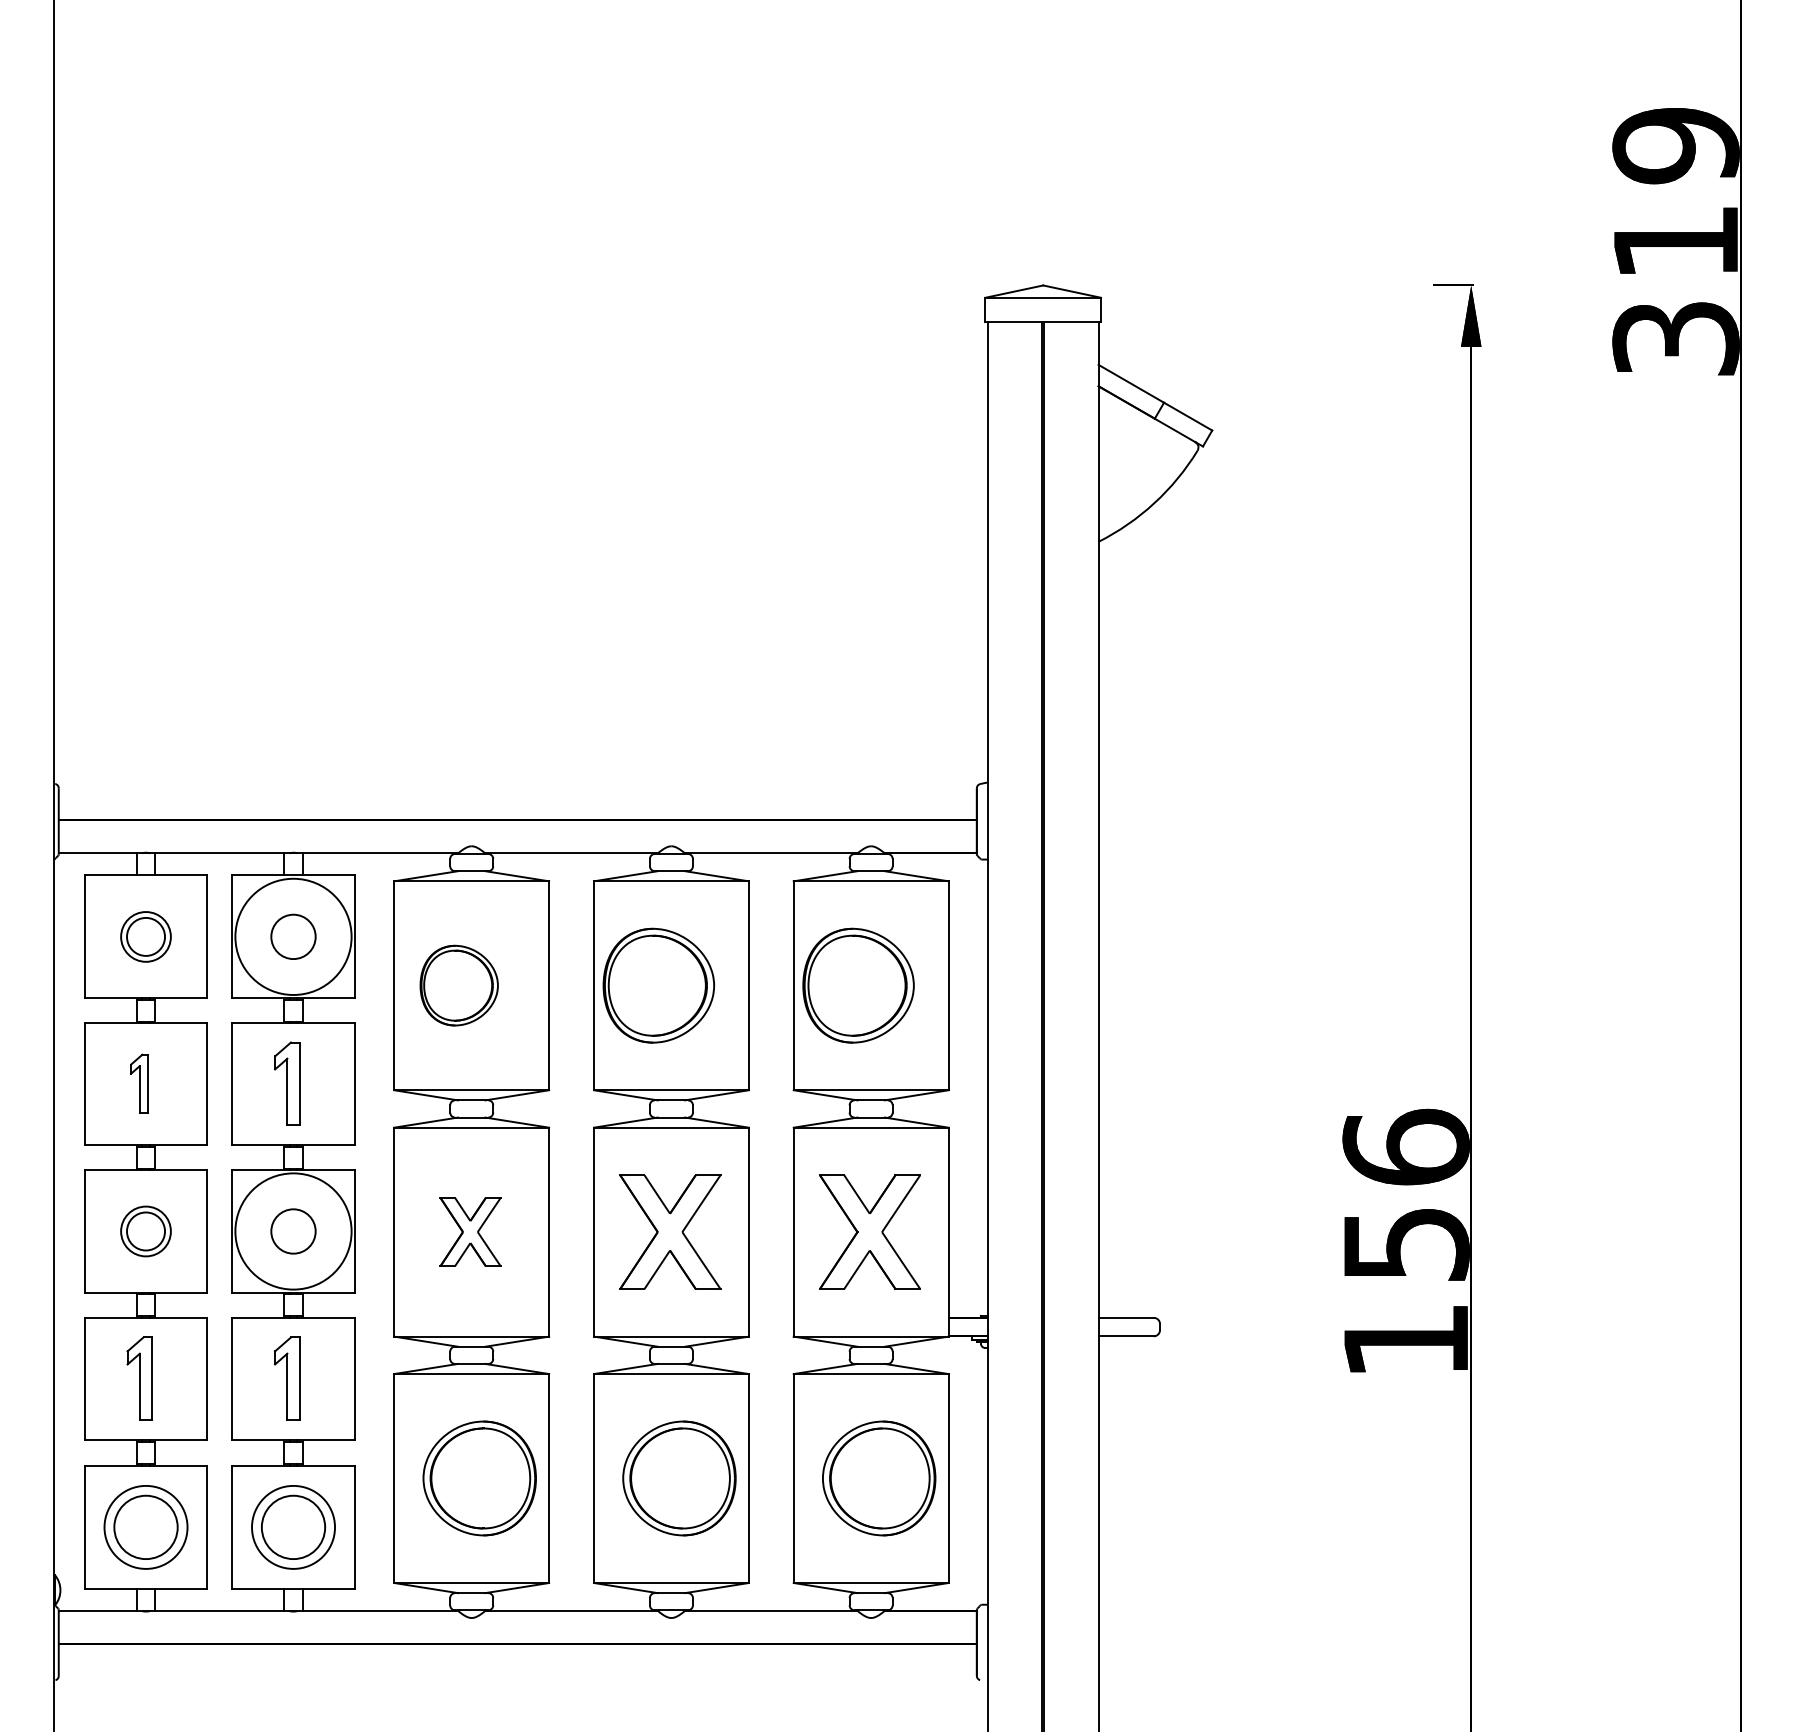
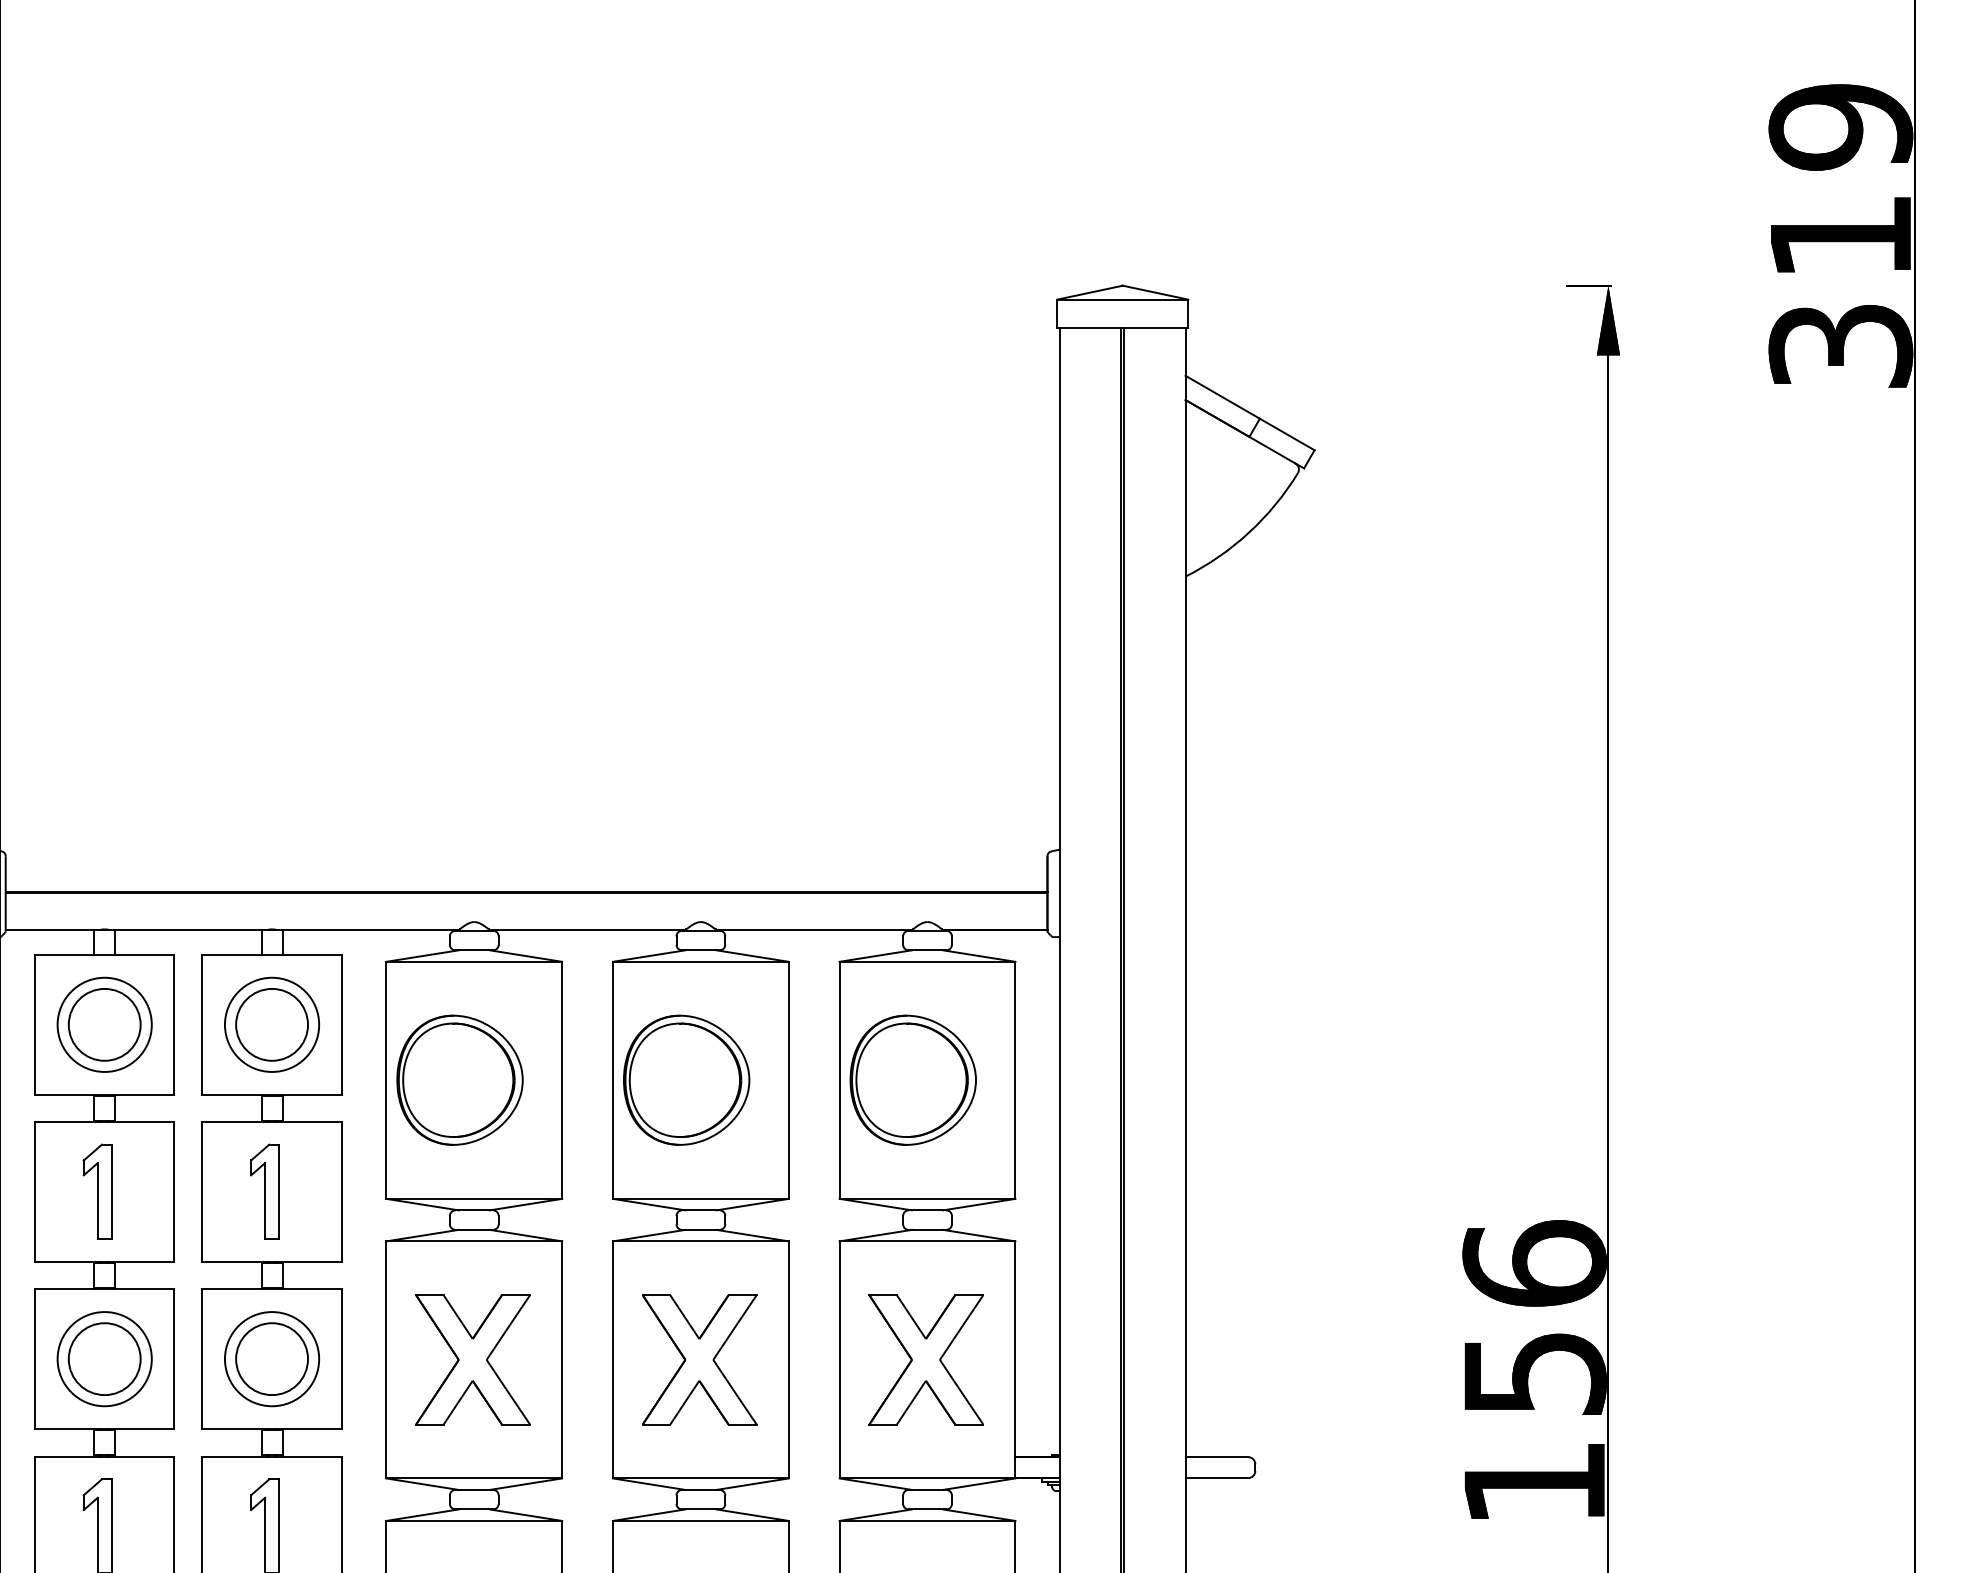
part: (145, 936) -> (104, 1024), size x1.67
circle: (293, 936) -> (272, 1024), size x0.71
circle: (293, 936) -> (272, 1024), size x1.43
part: (459, 985) -> (460, 1080), size x1.43
part: (139, 1083) -> (97, 1191), size x1.43
part: (145, 1231) -> (104, 1359), size x1.67
circle: (293, 1231) -> (272, 1359), size x0.71
circle: (293, 1231) -> (272, 1359), size x1.43
part: (470, 1231) -> (472, 1359), size x1.67

